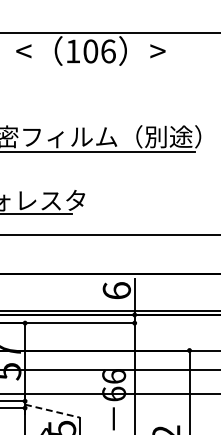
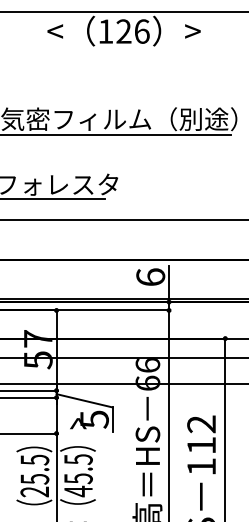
text: (90, 51) -> (123, 31), 106 -> 126
line: (52, 410) -> (84, 400), dashed -> solid

